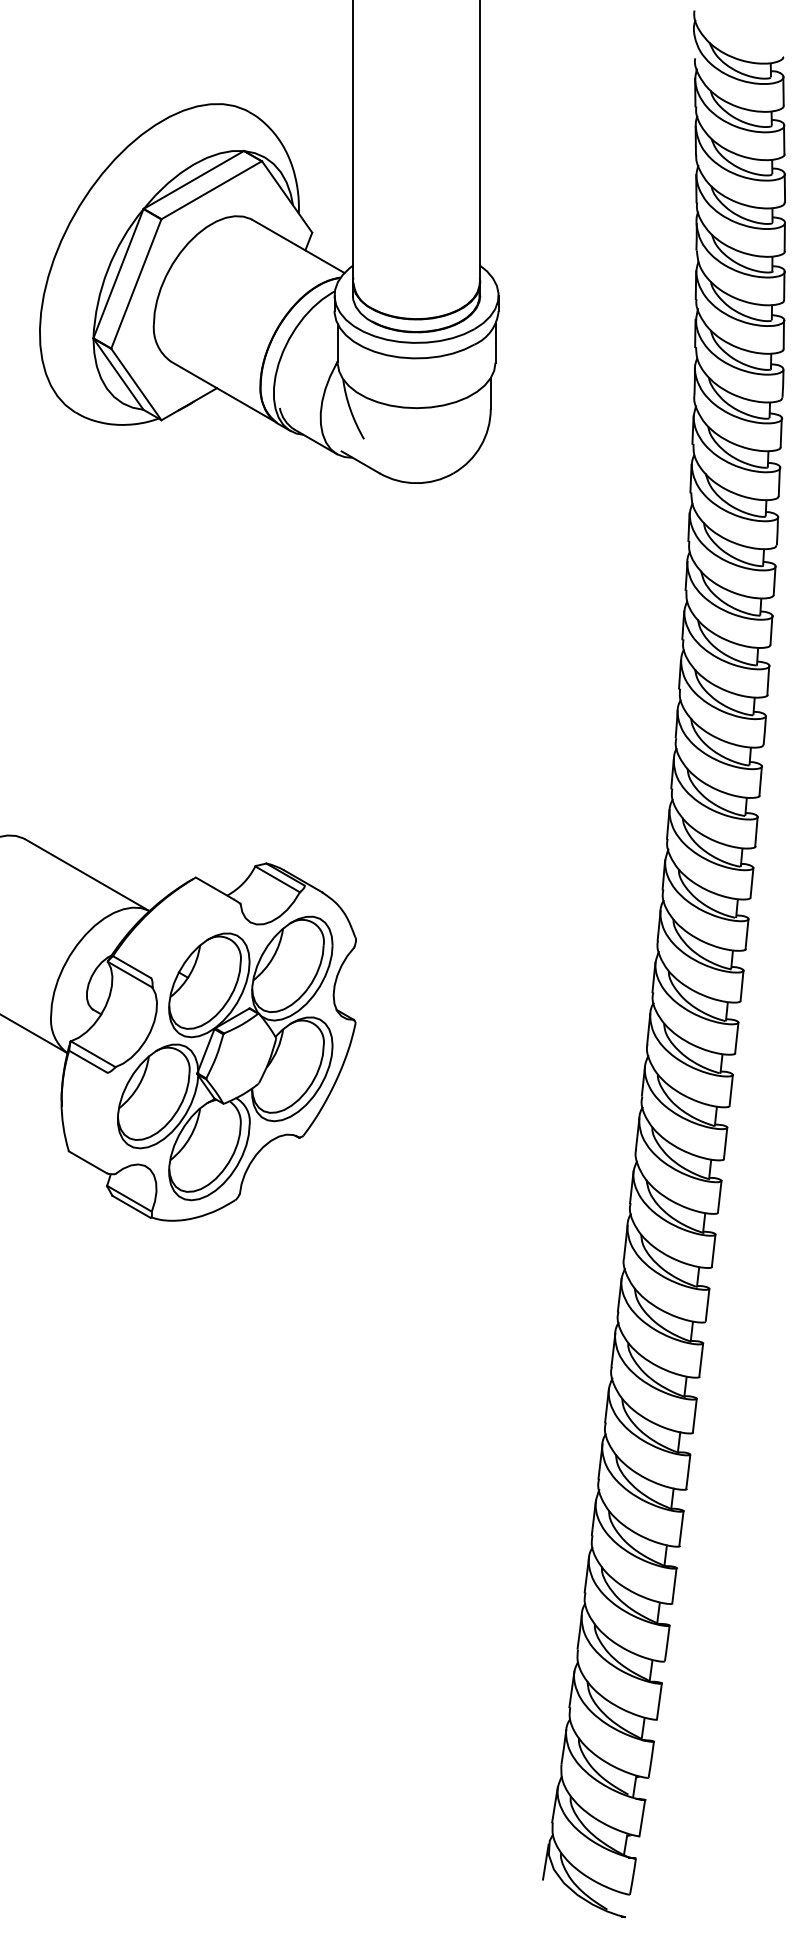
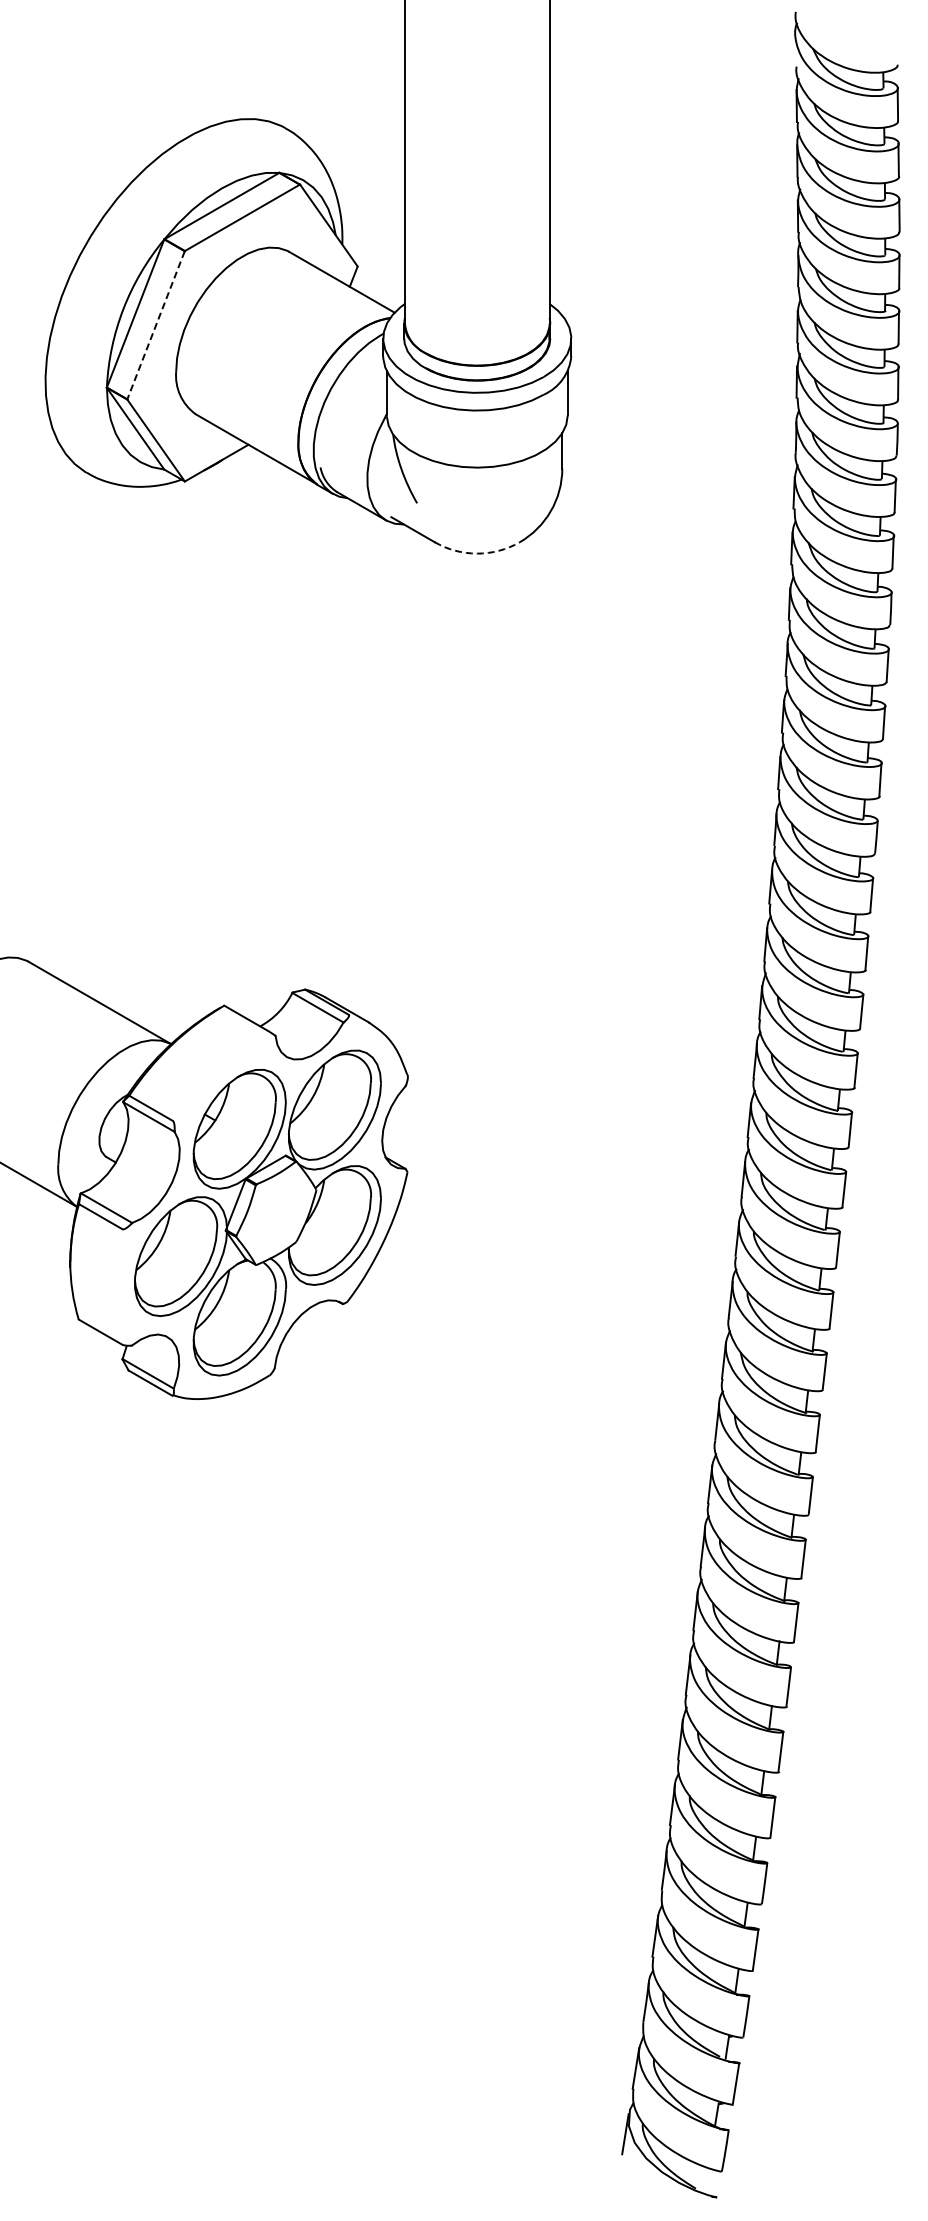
line: (135, 284) -> (155, 325), solid -> dashed
arc: (416, 483) -> (477, 553), solid -> dashed

